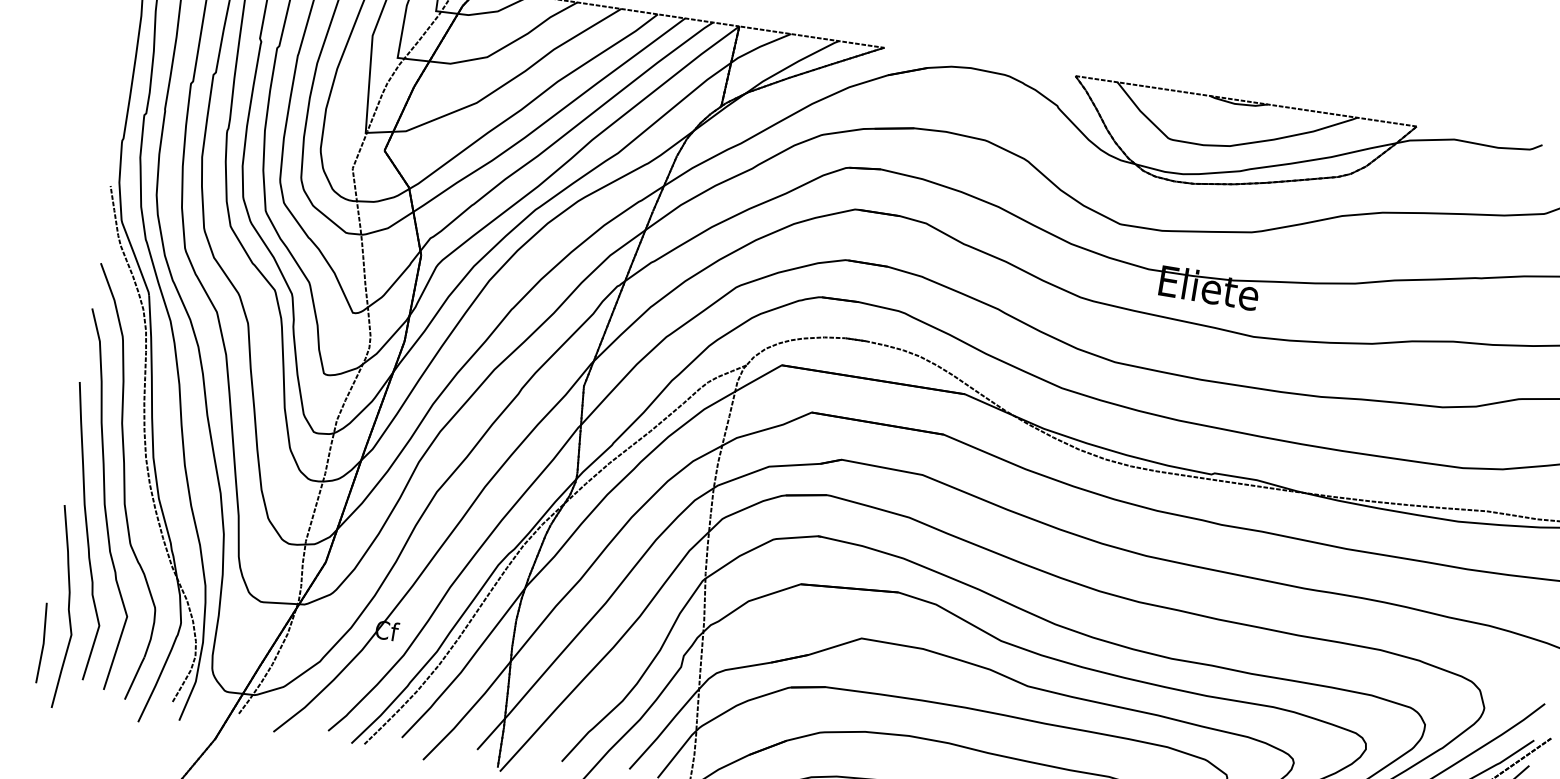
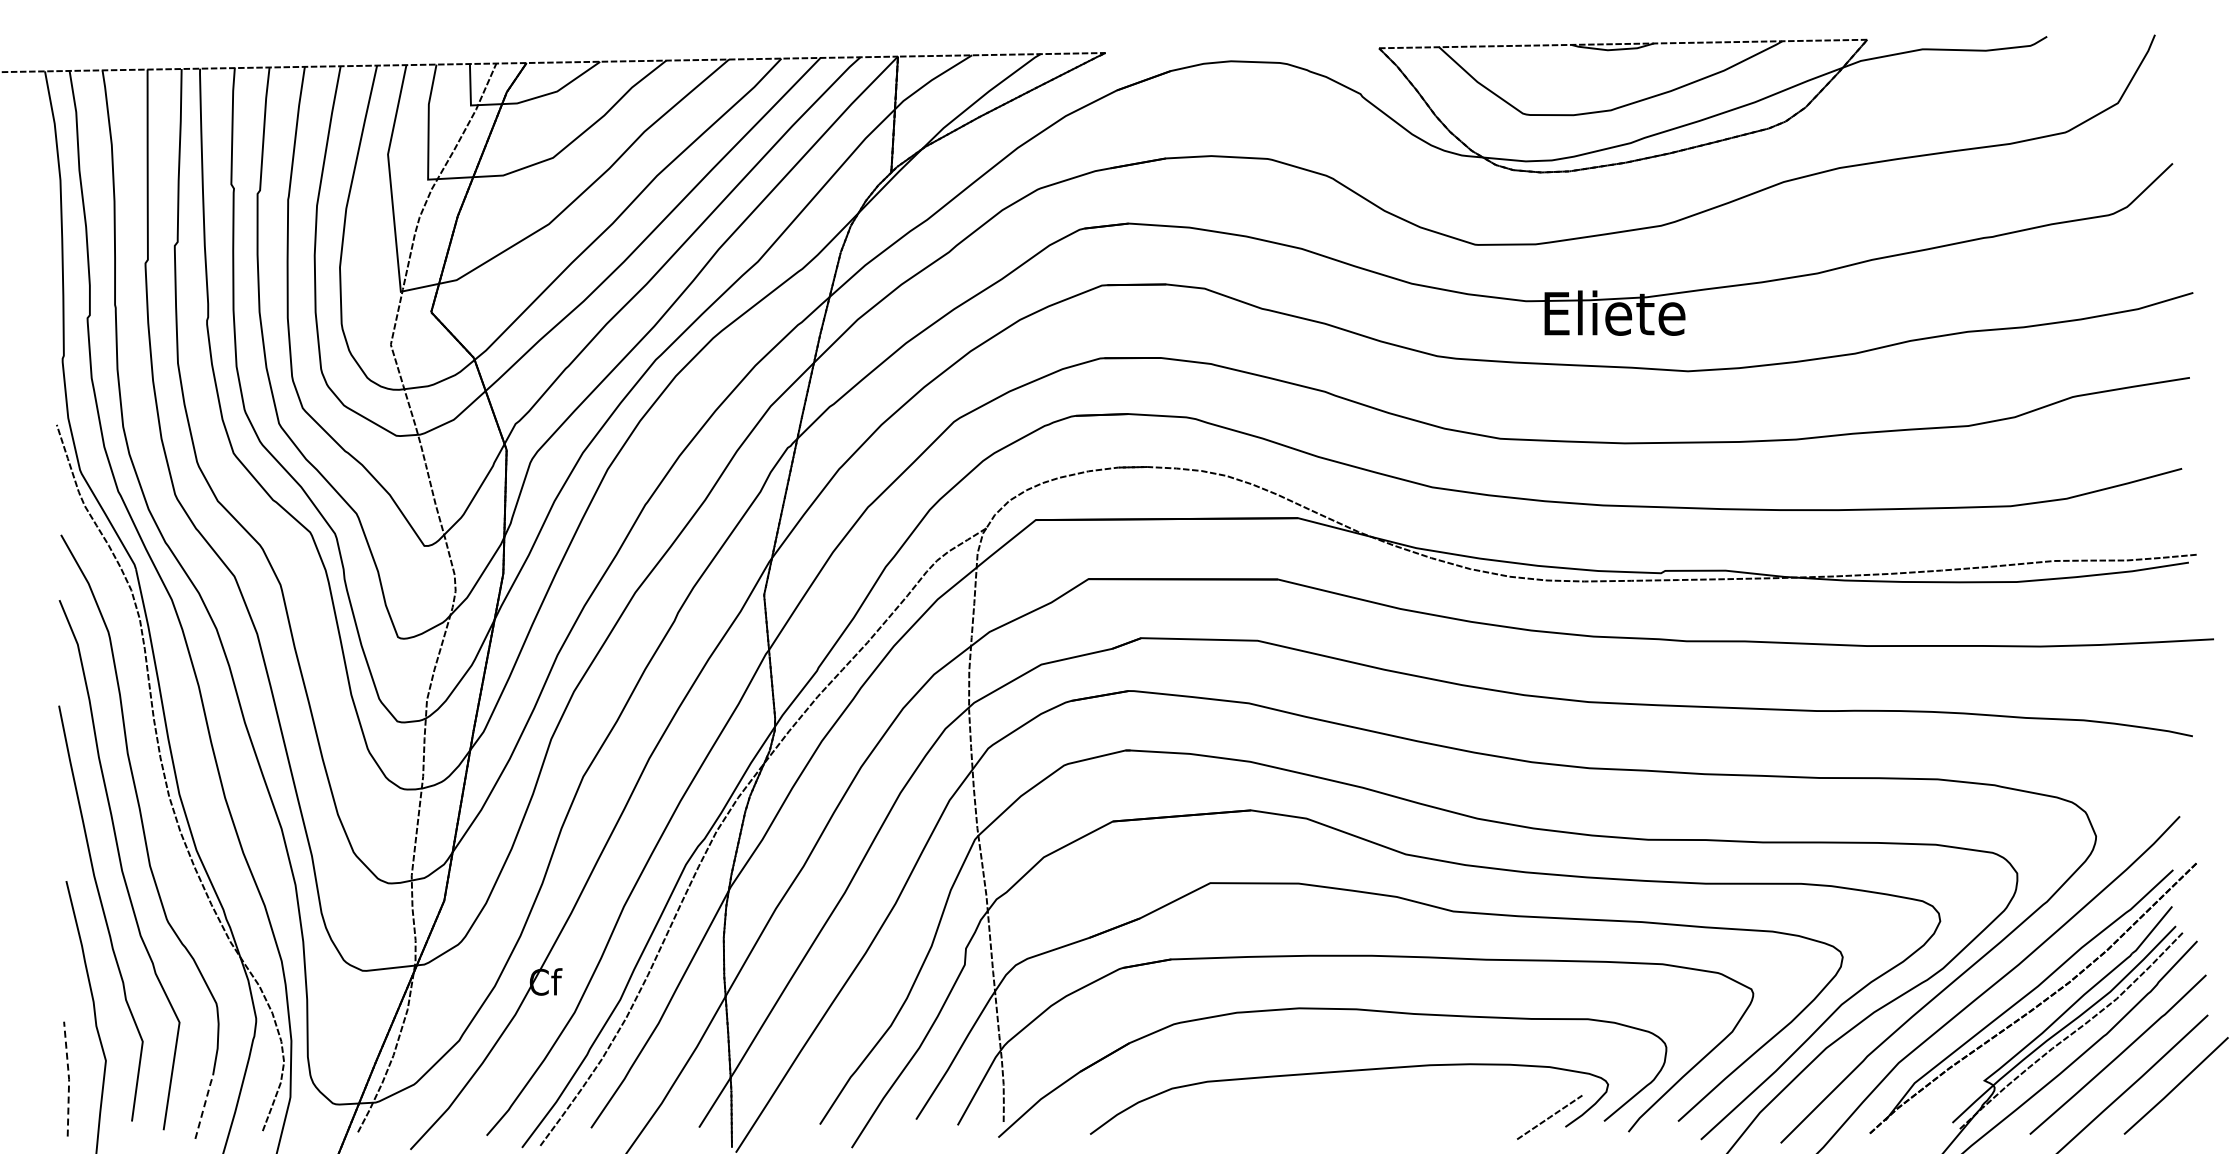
line: (44, 642) -> (69, 1078), solid -> dashed
line: (135, 677) -> (204, 1105), solid -> dashed

